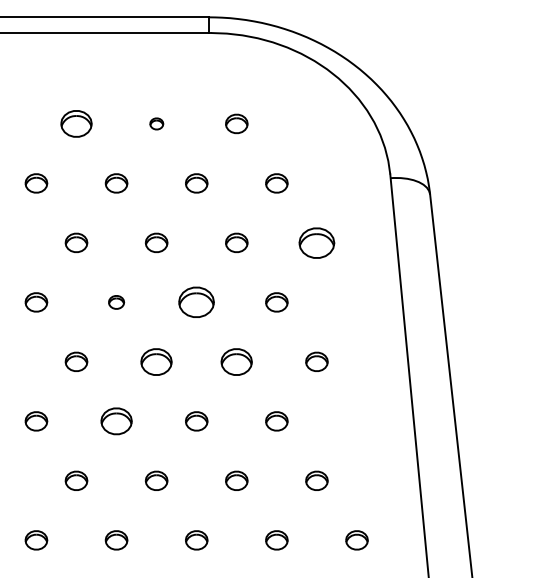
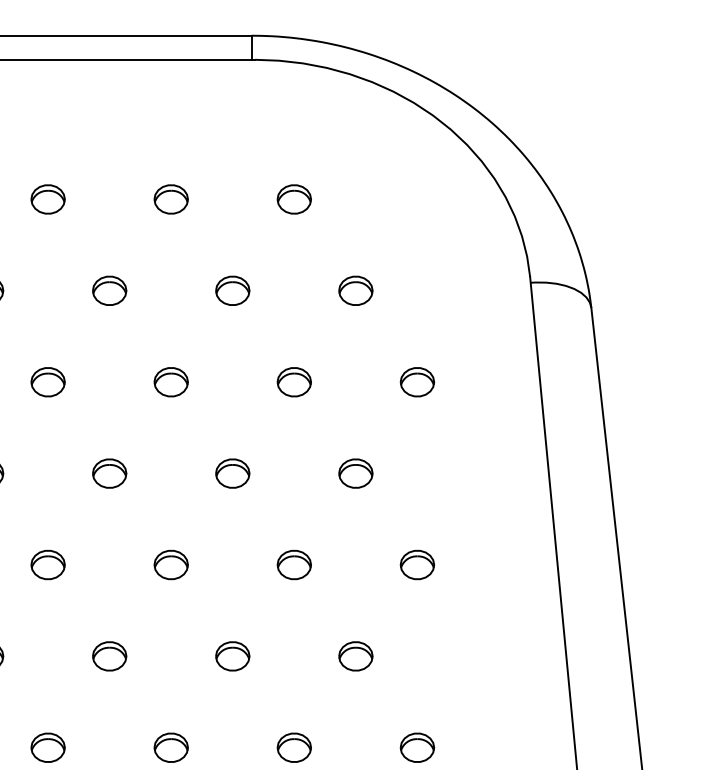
part: (76, 123) -> (48, 198), size x0.71
part: (156, 123) -> (171, 198), size x1.67
part: (316, 242) -> (416, 381), size x0.62
part: (116, 302) -> (109, 473), size x1.43
part: (196, 302) -> (232, 473), size x0.62
part: (156, 361) -> (171, 564), size x0.71
part: (236, 361) -> (293, 564), size x0.71
part: (116, 421) -> (109, 656), size x0.71

